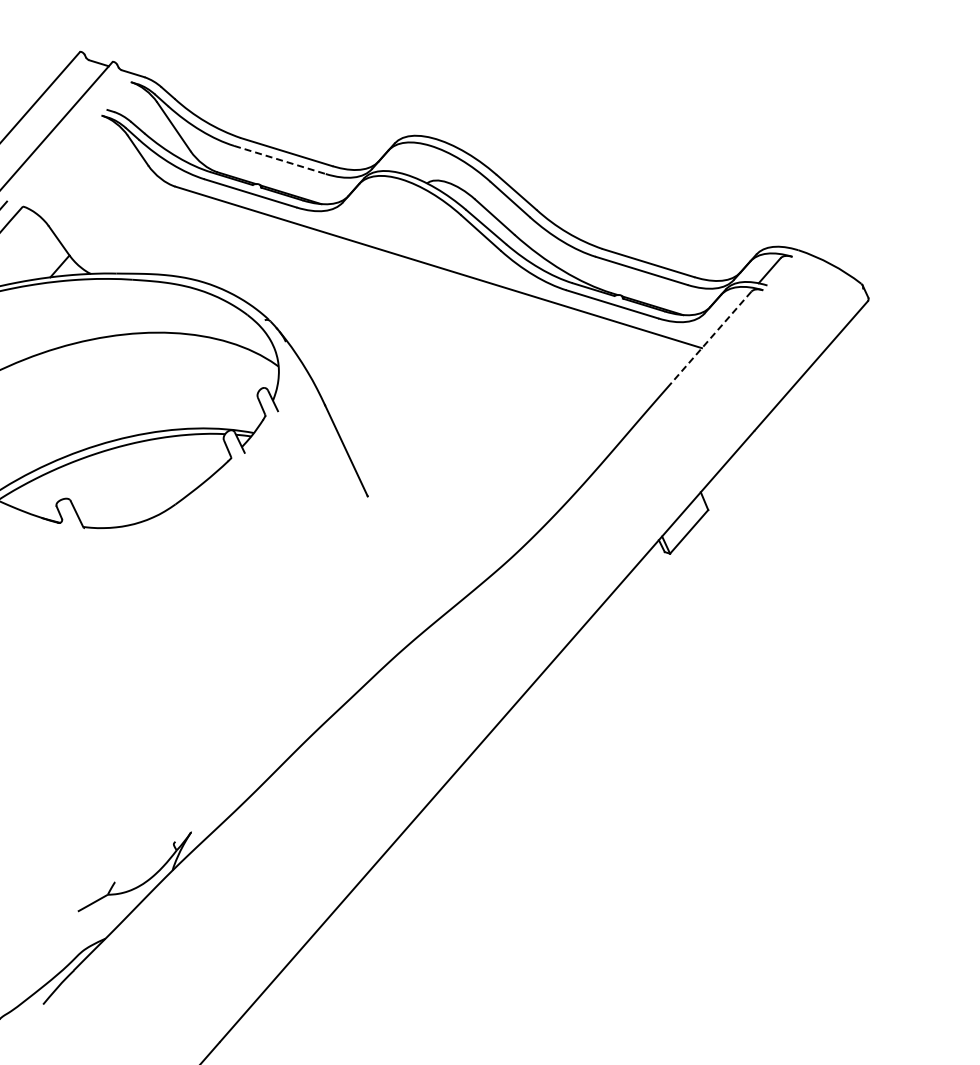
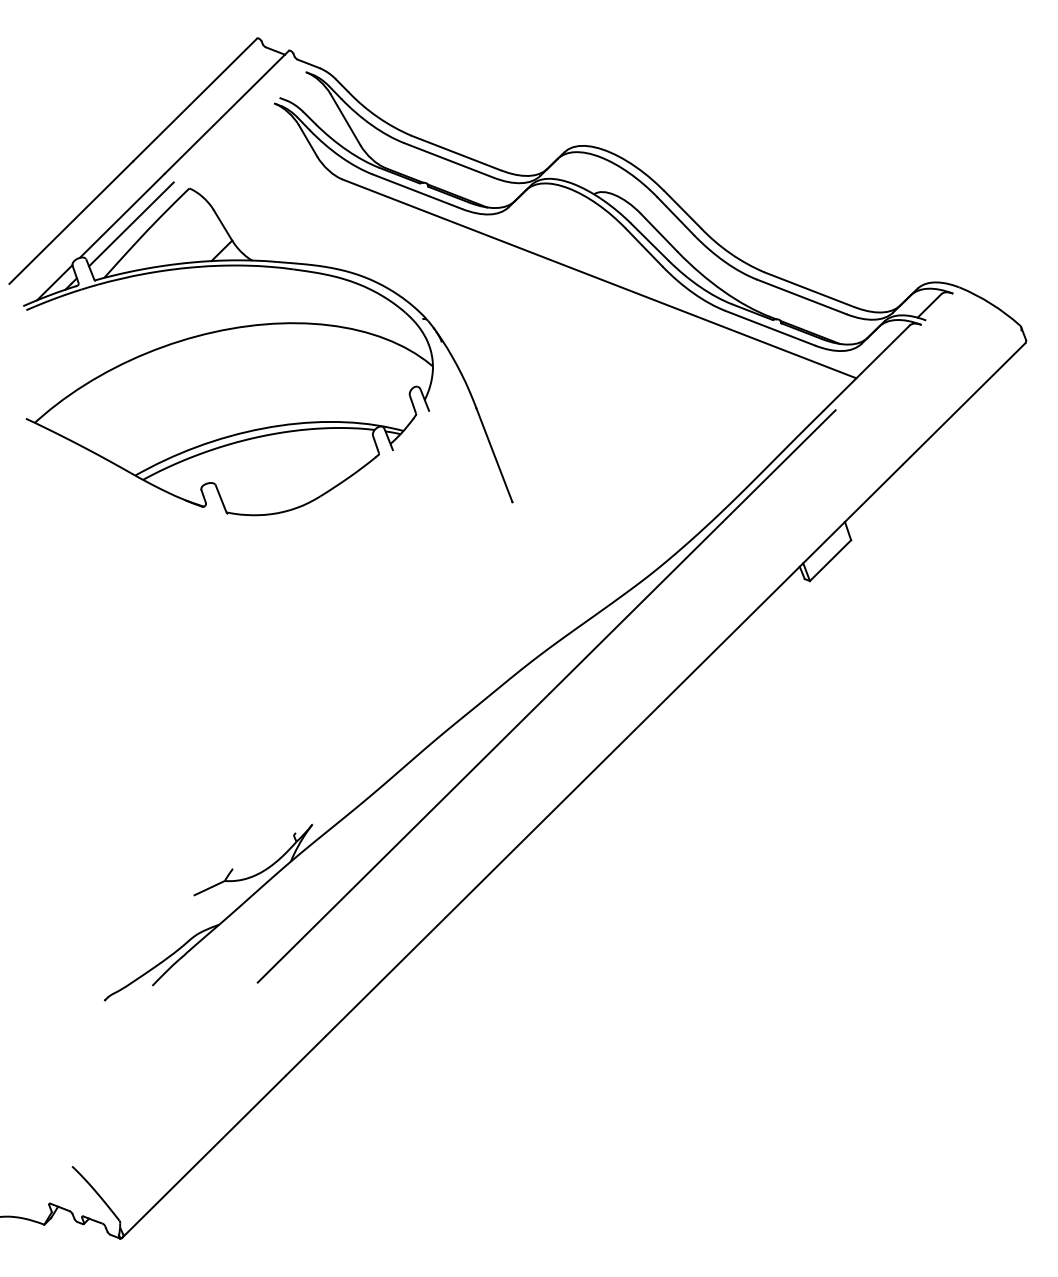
line: (279, 160) -> (448, 160), dashed -> solid
line: (711, 337) -> (866, 368), dashed -> solid
line: (415, 687) -> (546, 696), added

